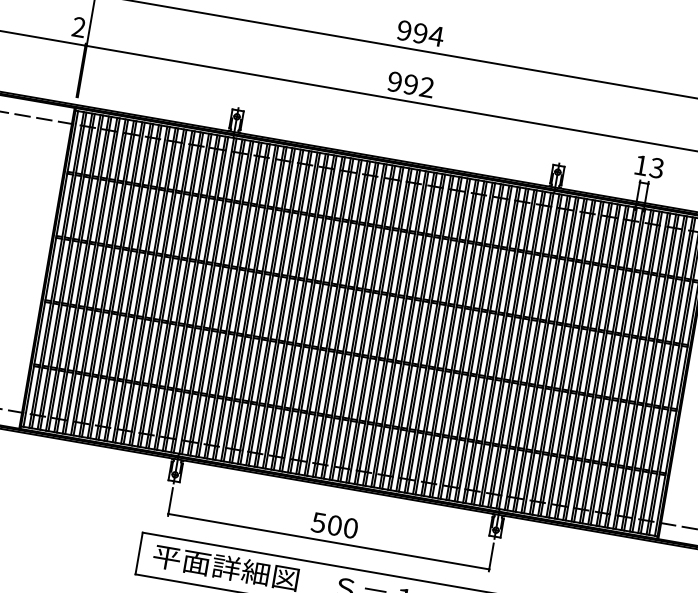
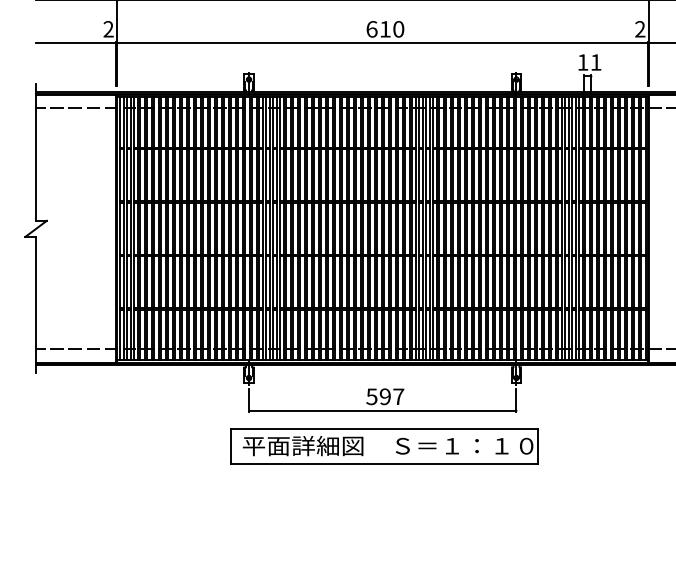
text: (411, 84) -> (385, 29), 992 -> 610
text: (656, 168) -> (595, 62), 13 -> 11
text: (342, 526) -> (391, 396), 500 -> 597

